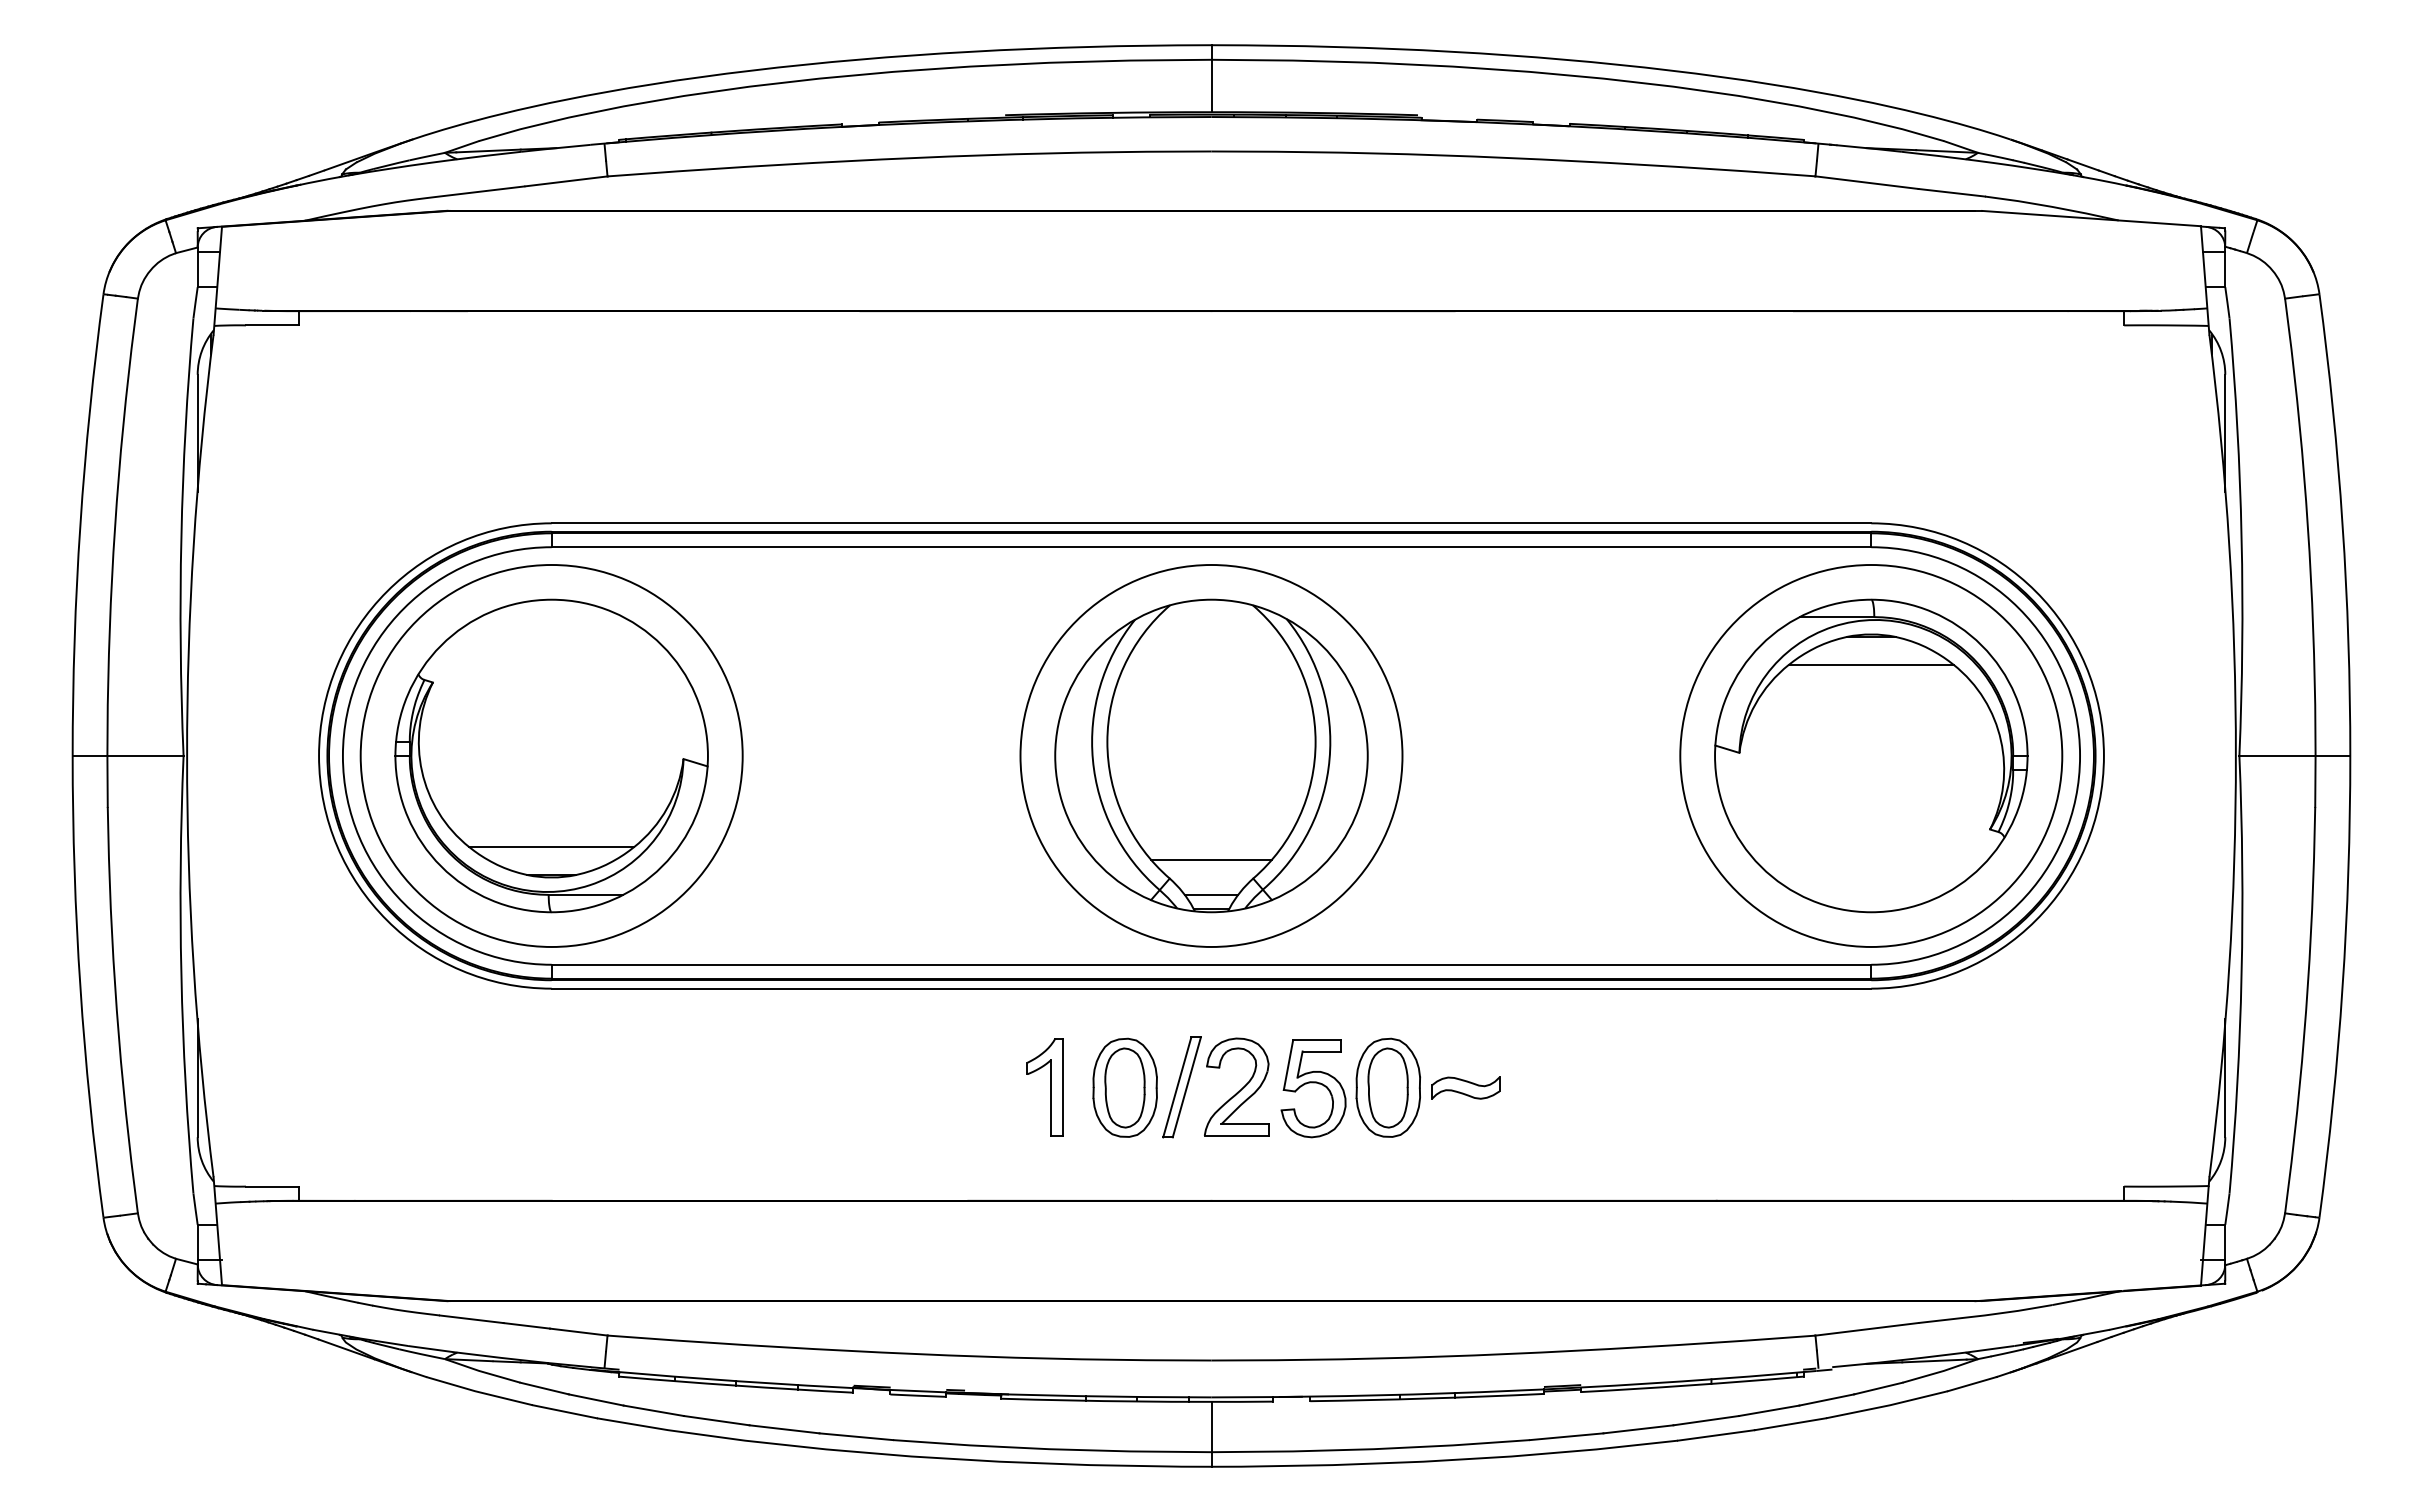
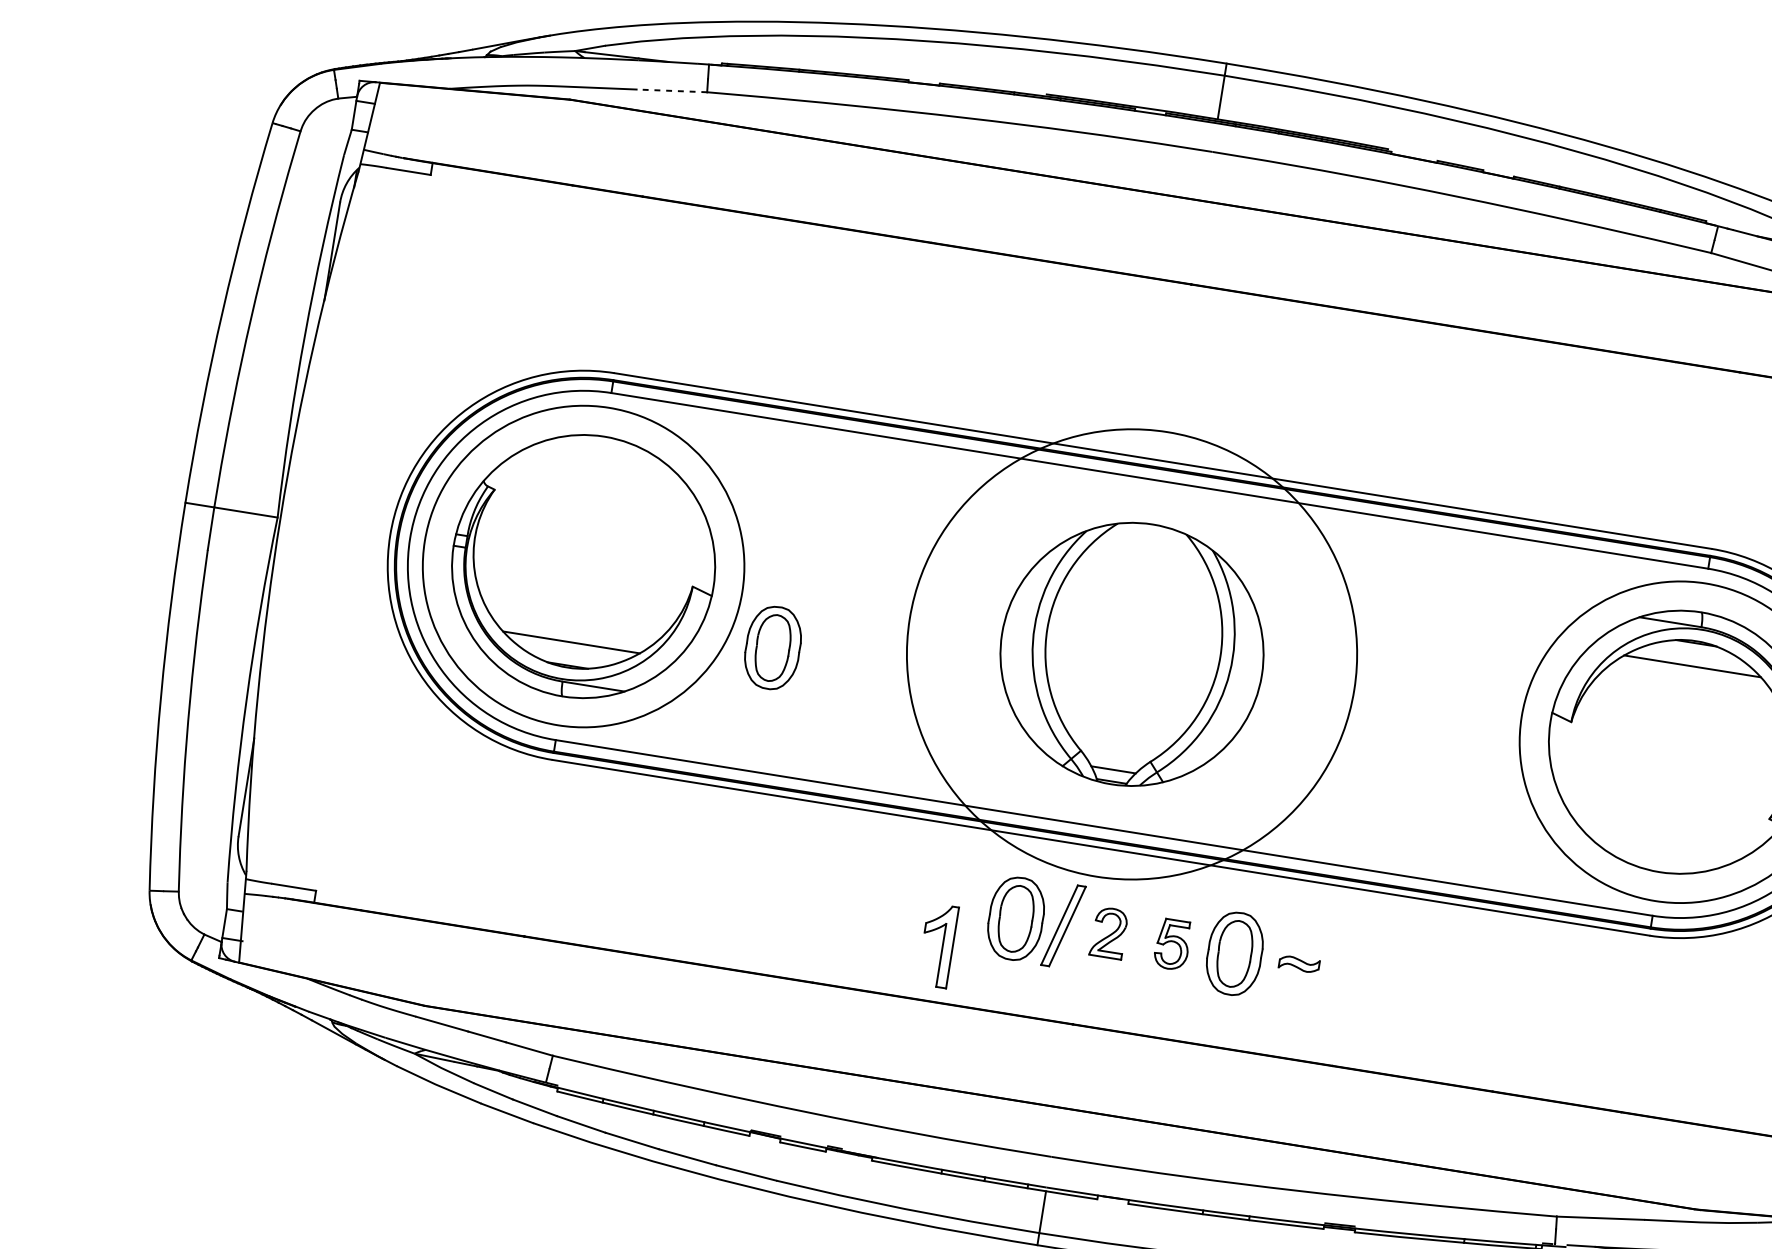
line: (566, 181) -> (672, 91), solid -> dashed
circle: (1211, 755) -> (1132, 654), size x1.4
part: (788, 815) -> (772, 647), added
line: (1211, 860) -> (1118, 741), removed
part: (1236, 1086) -> (1108, 932), size x0.6
part: (1044, 1087) -> (937, 945), moved
part: (1465, 1087) -> (1299, 963), size x0.7
part: (1313, 1088) -> (1172, 944), size x0.6

